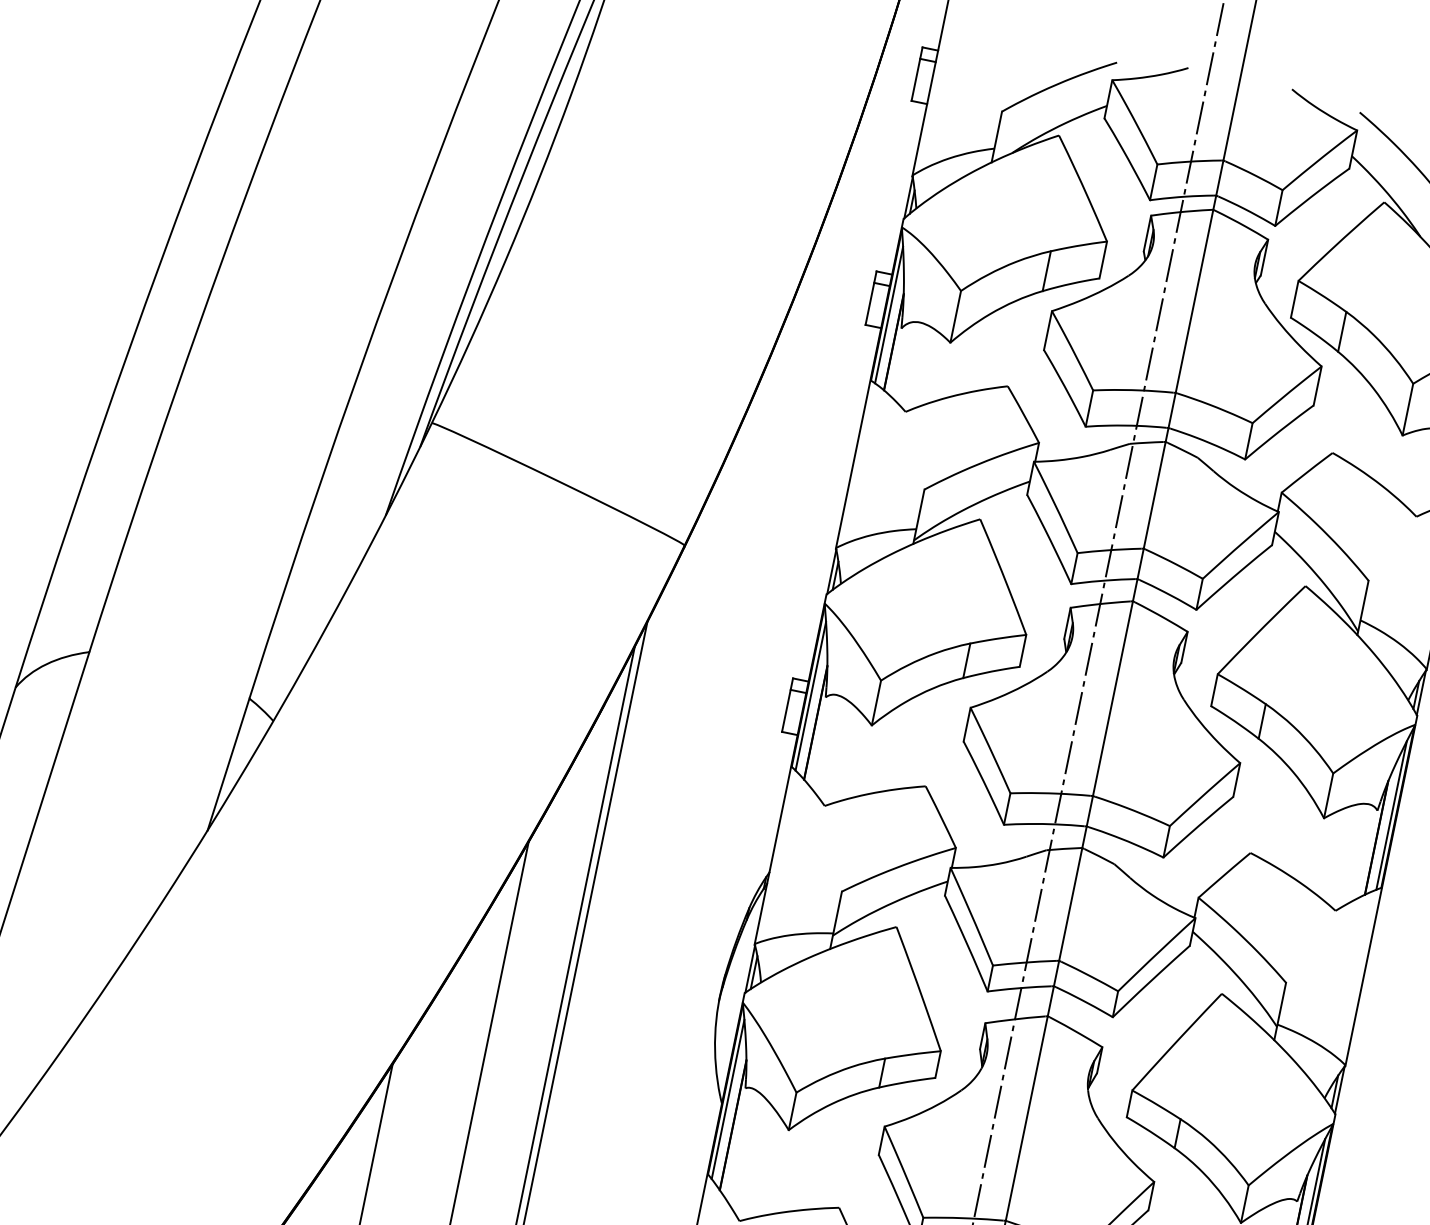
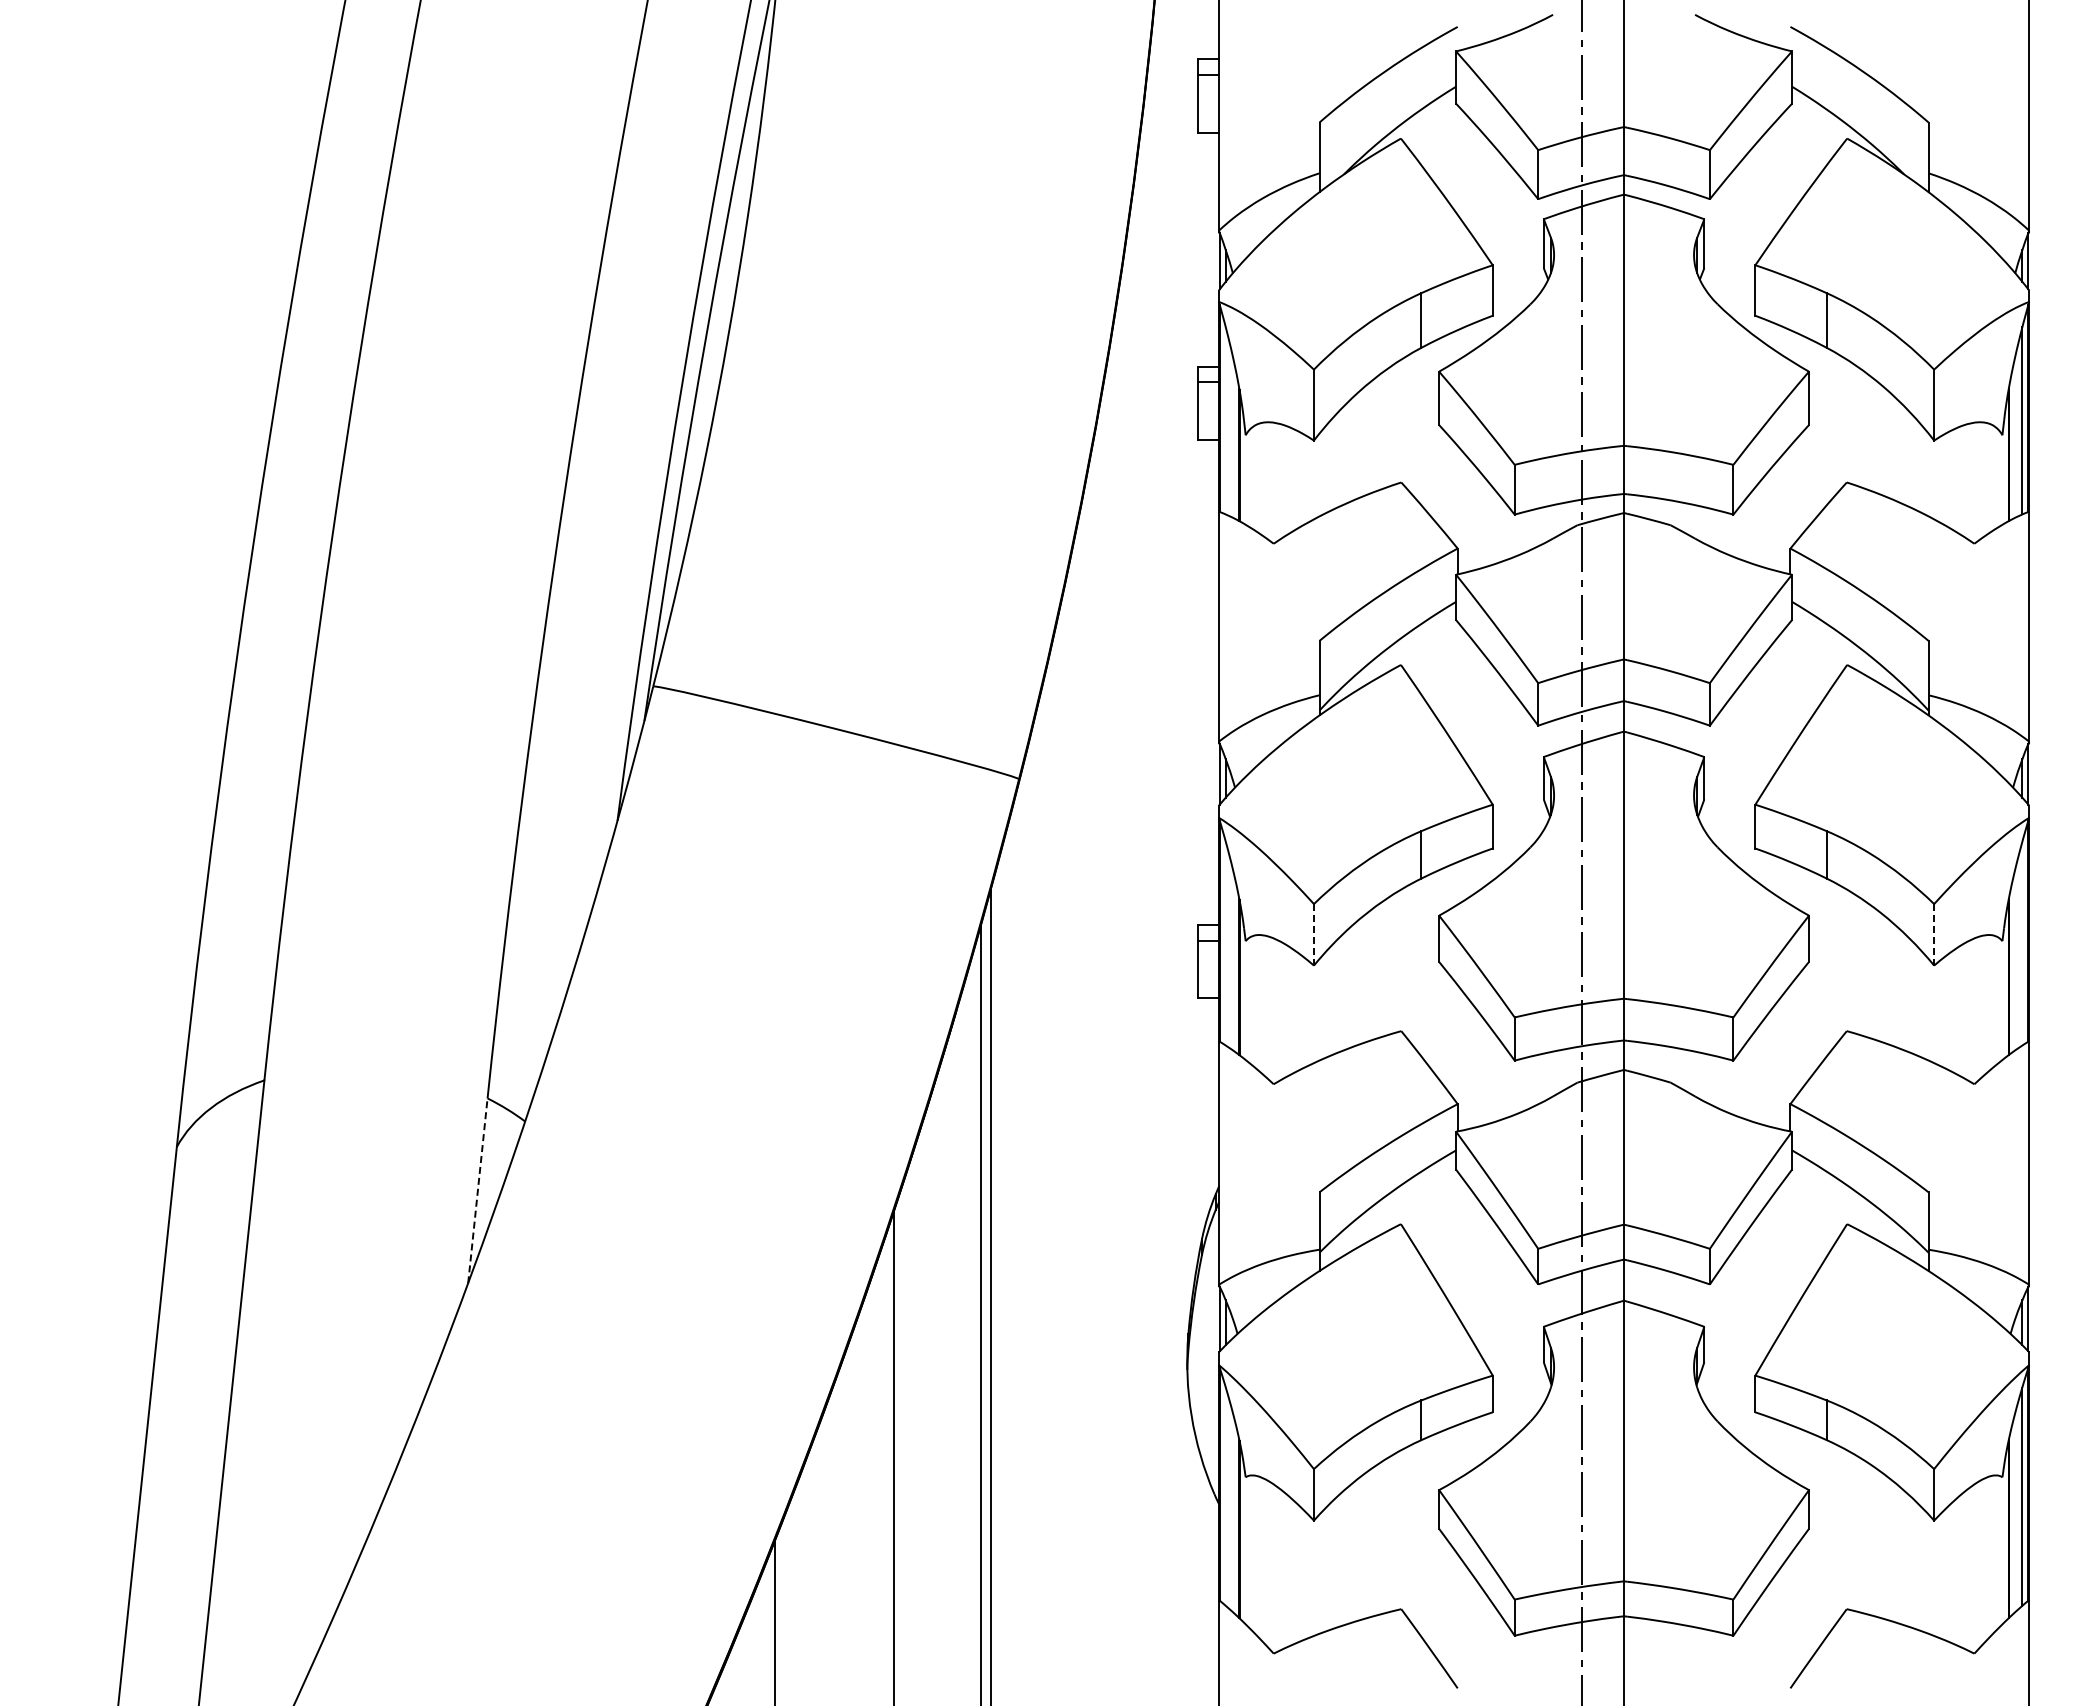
line: (888, 314) -> (1225, 420), removed
line: (810, 696) -> (1225, 943), removed
line: (876, 702) -> (1313, 934), solid -> dashed
line: (228, 764) -> (477, 1190), solid -> dashed
line: (1328, 795) -> (1934, 934), solid -> dashed
line: (1391, 815) -> (2022, 943), removed
line: (727, 1099) -> (1225, 1496), removed

